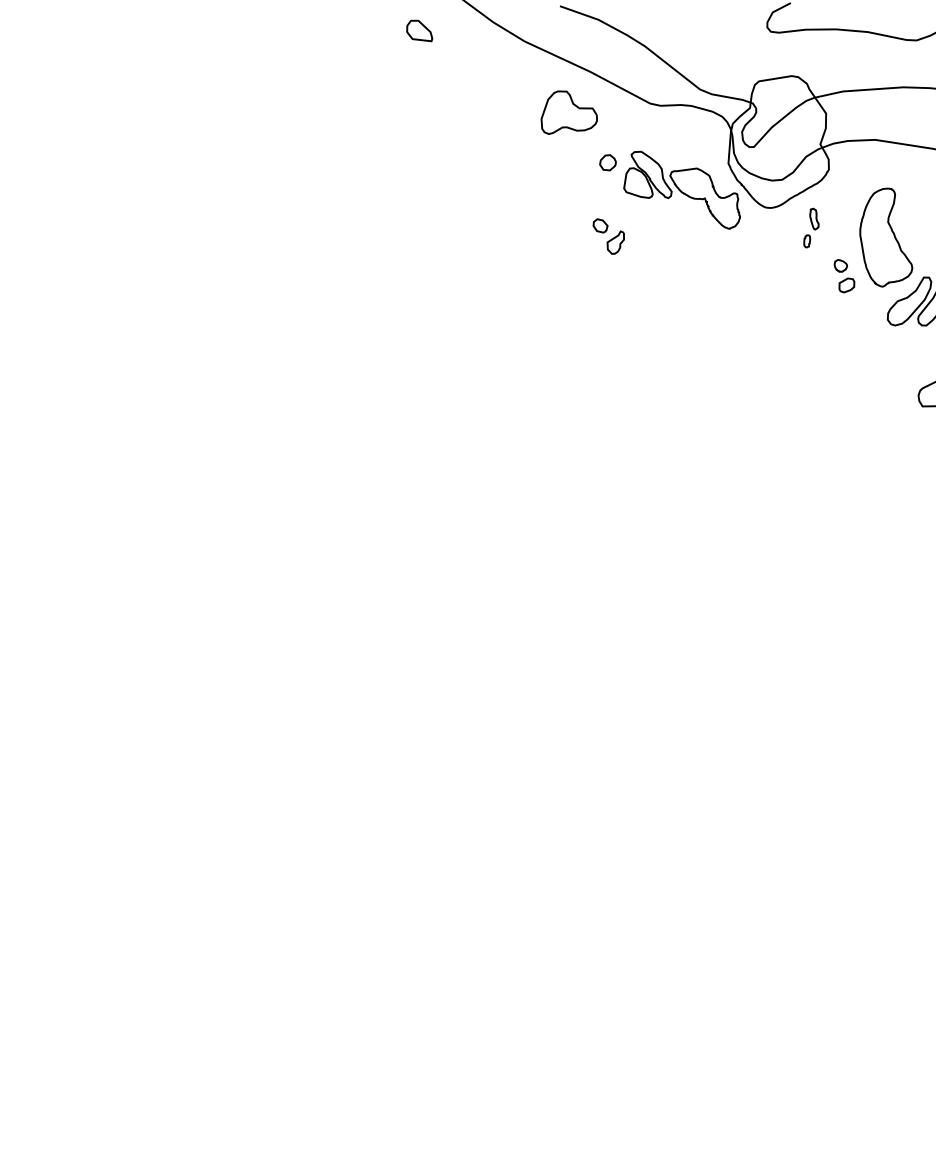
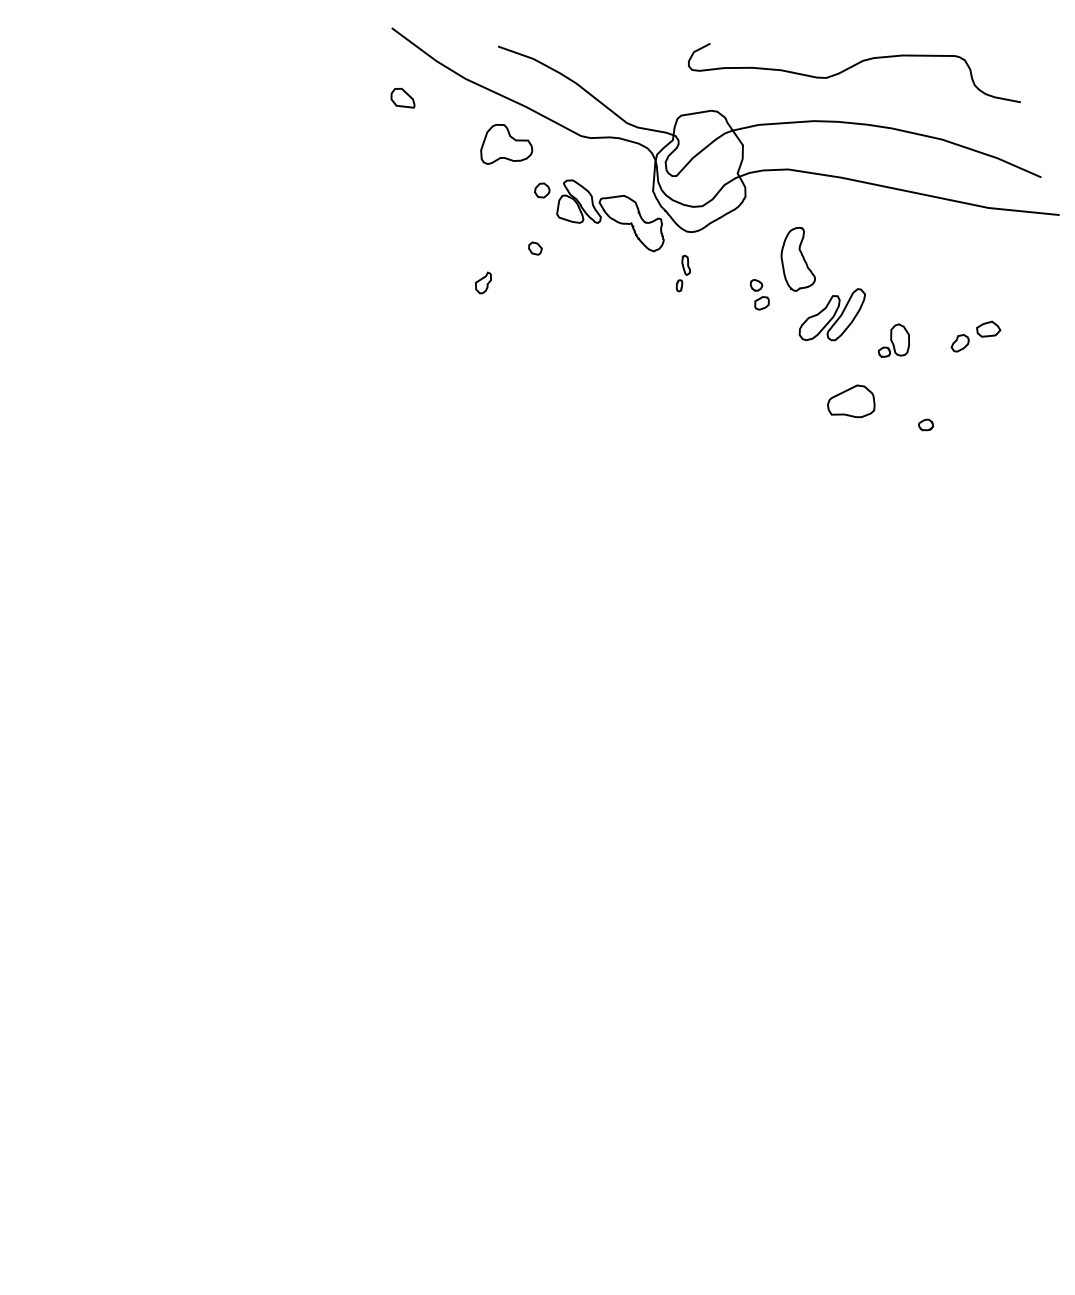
part: (419, 31) -> (402, 98), moved
part: (810, 227) -> (682, 273), moved
part: (886, 237) -> (798, 259), size x0.7
part: (615, 242) -> (483, 282), moved

